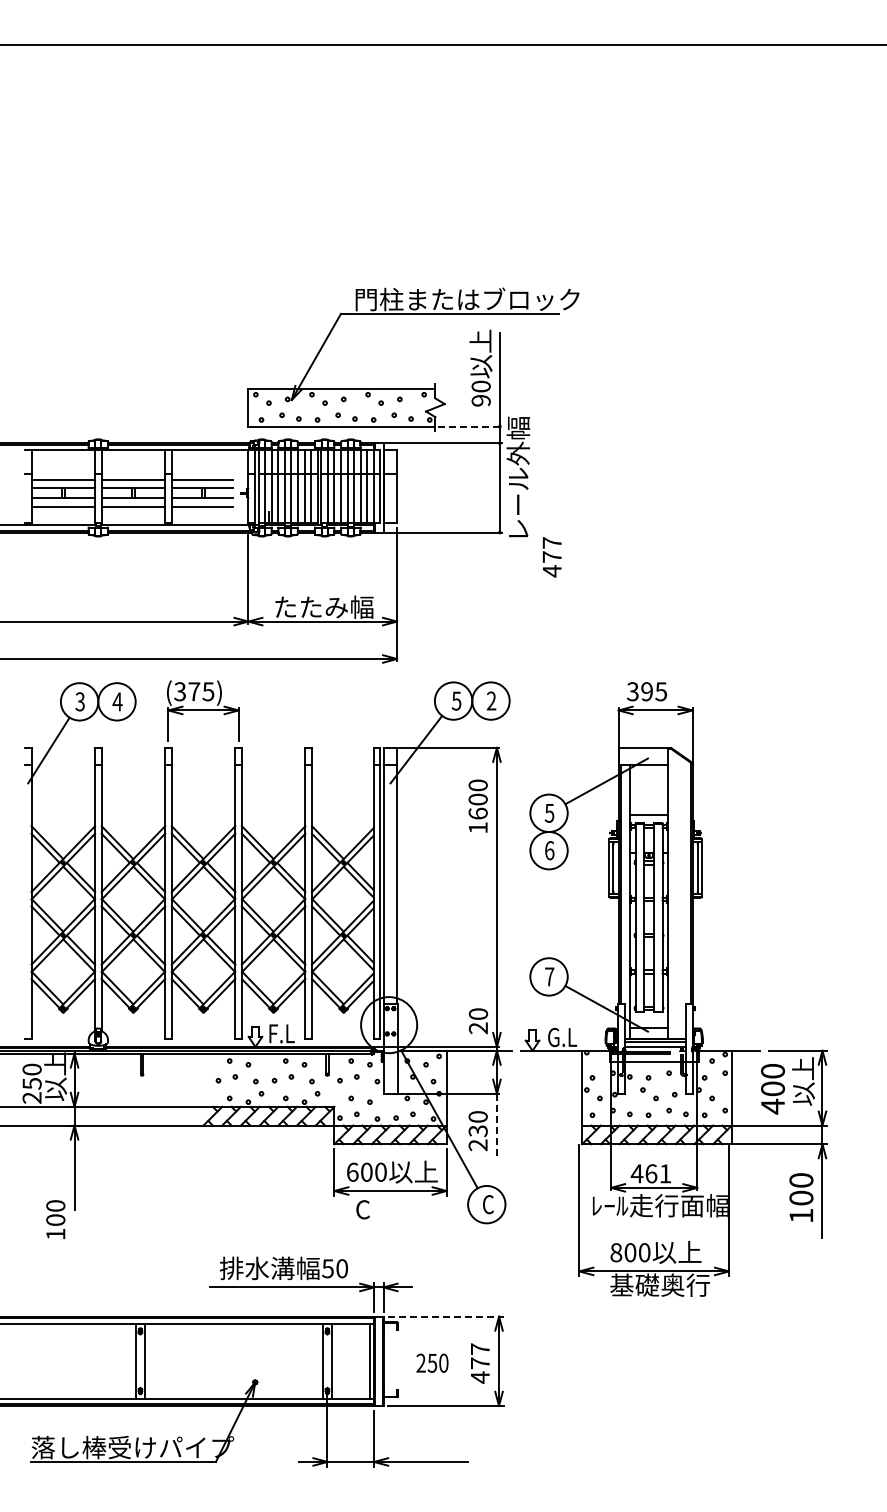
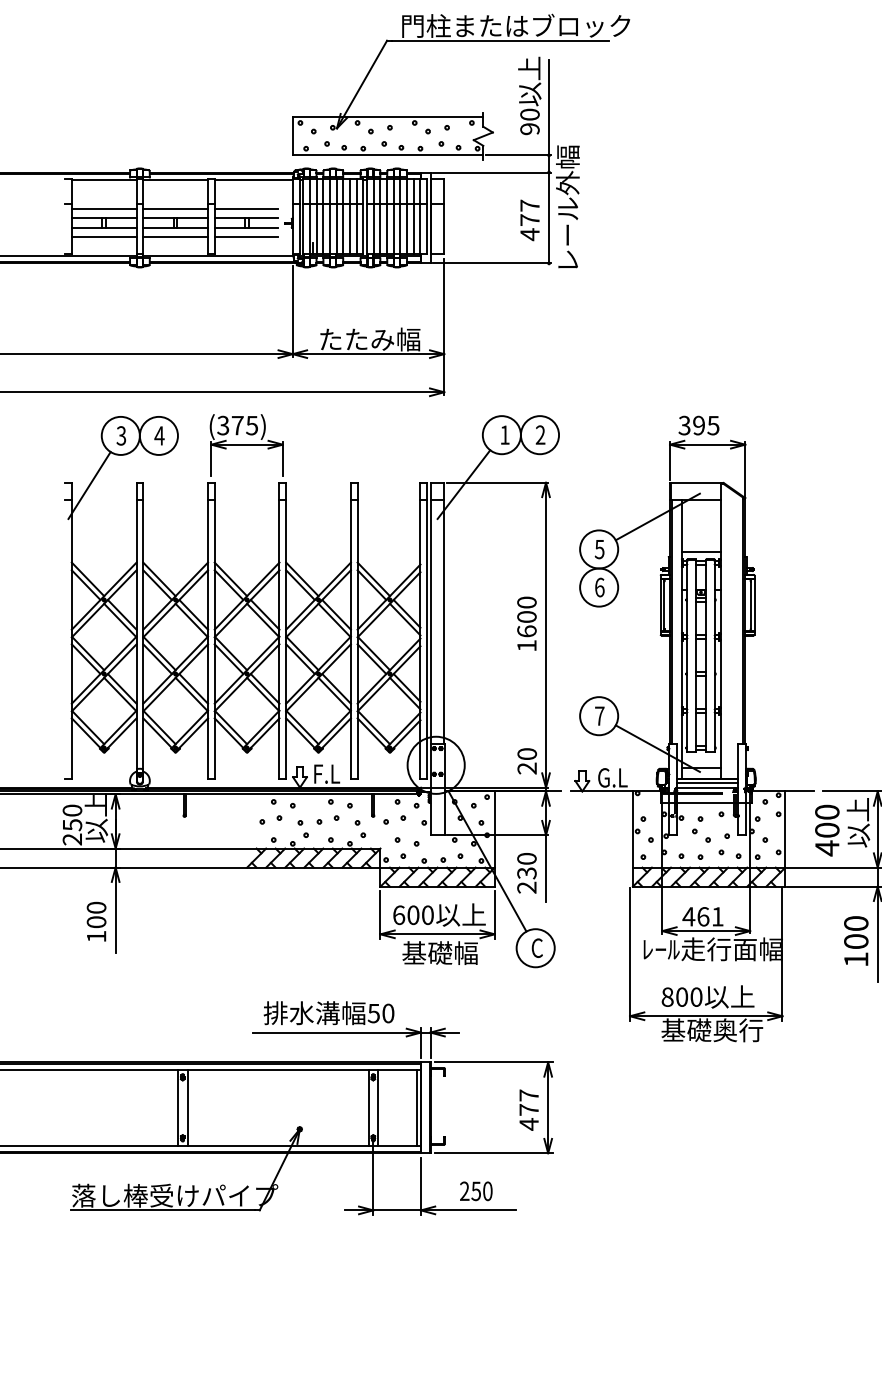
line: (470, 426) -> (519, 155), dashed -> solid
text: (552, 557) -> (530, 220), moved
text: (456, 700) -> (504, 434), 5 -> 1
text: (477, 805) -> (526, 623), moved
line: (496, 1126) -> (545, 868), dashed -> solid
text: (393, 1209) -> (440, 953), C -> 基礎幅
text: (55, 1219) -> (96, 921), moved
line: (445, 1316) -> (493, 1062), dashed -> solid
text: (432, 1362) -> (476, 1190), moved

